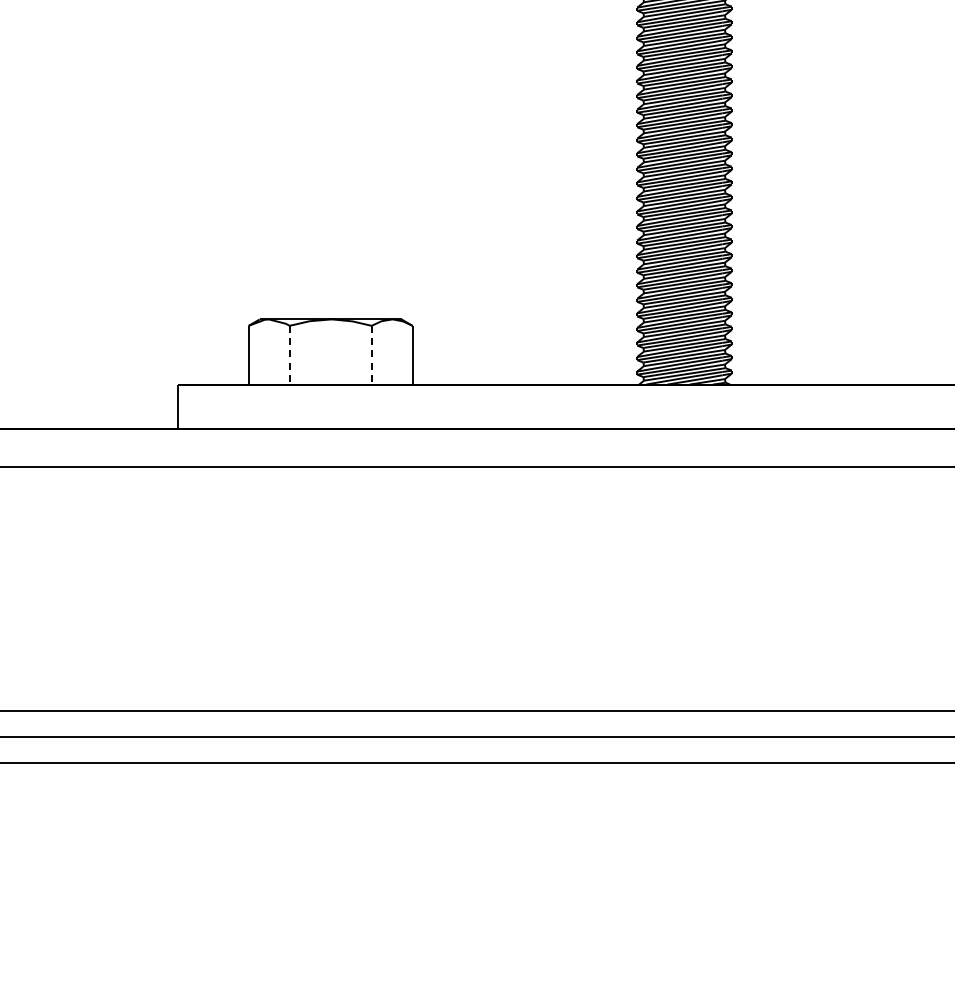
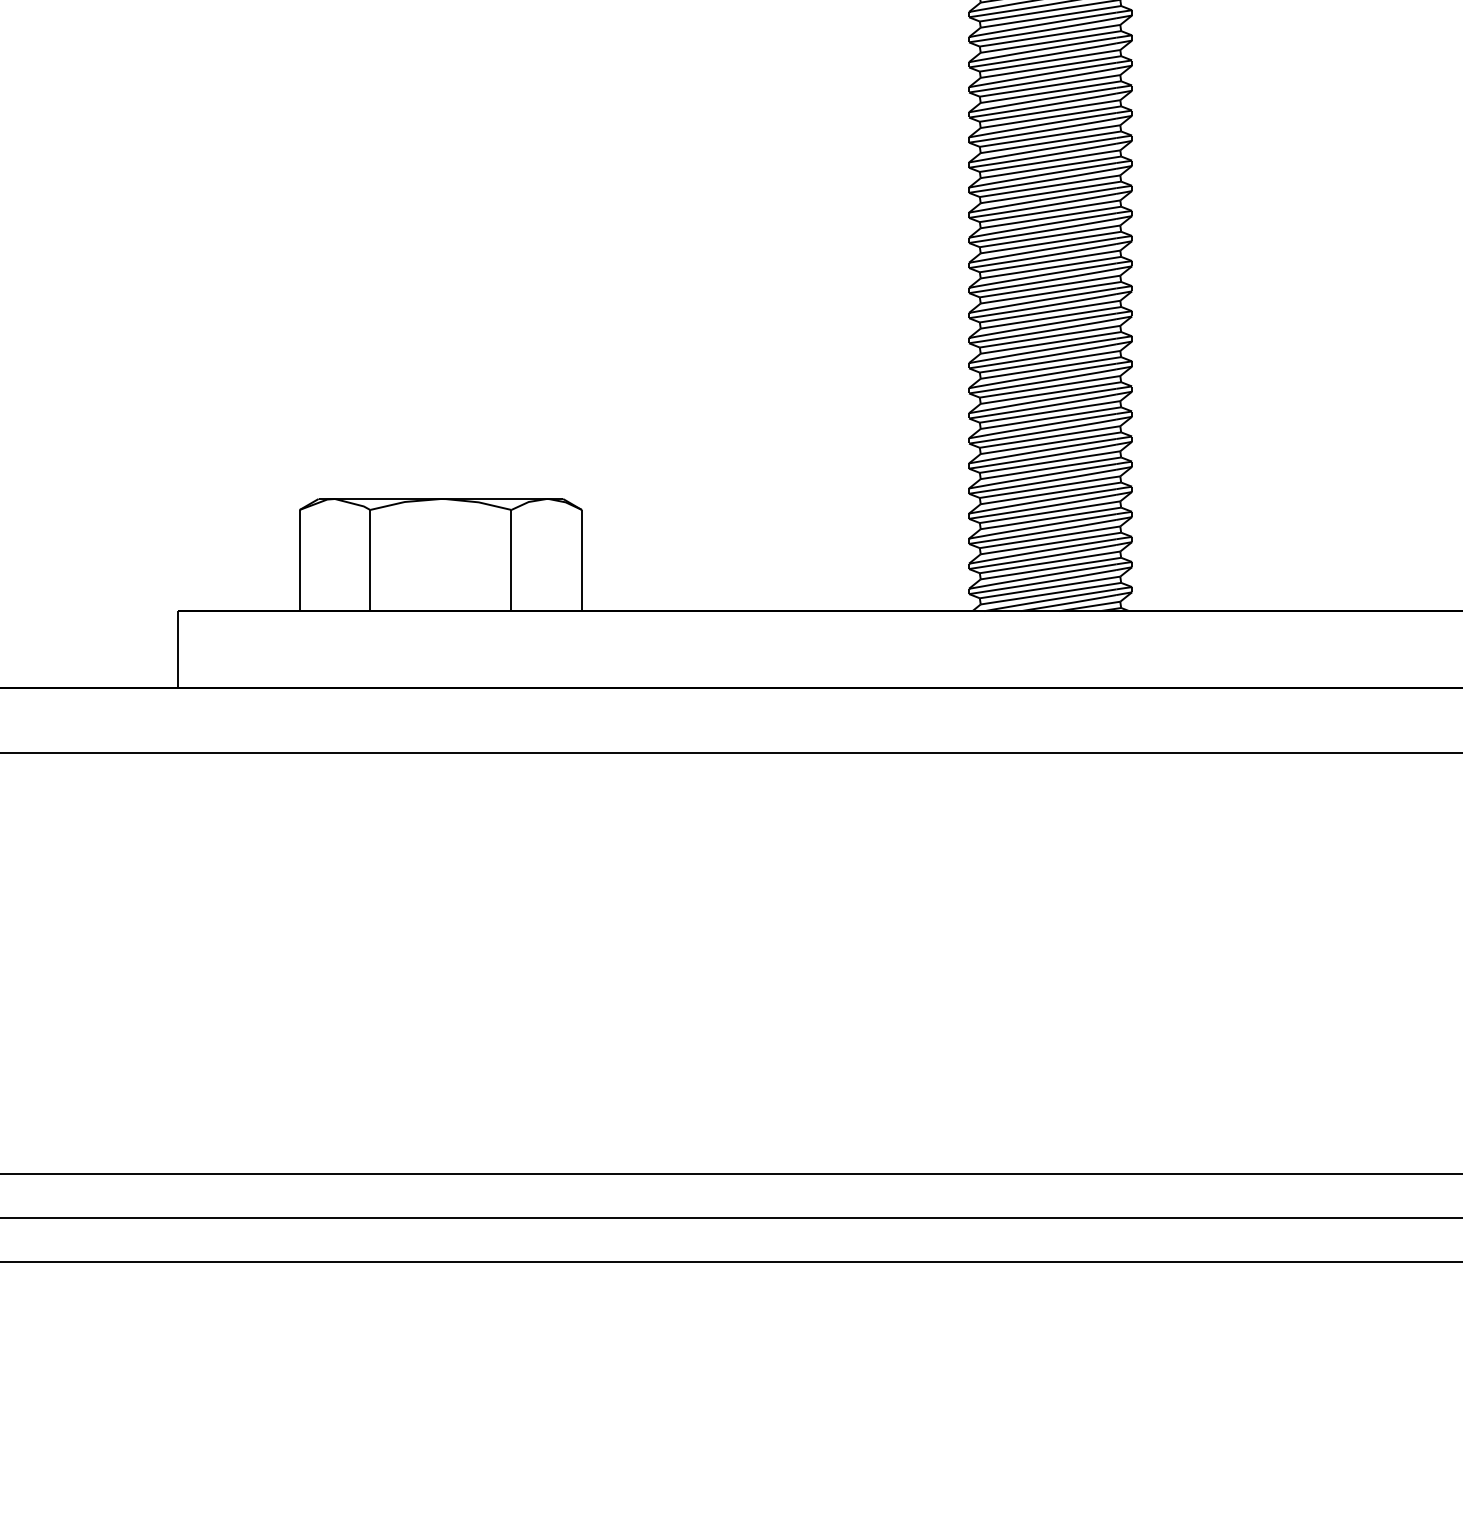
line: (289, 355) -> (369, 561), dashed -> solid
line: (371, 355) -> (511, 561), dashed -> solid

